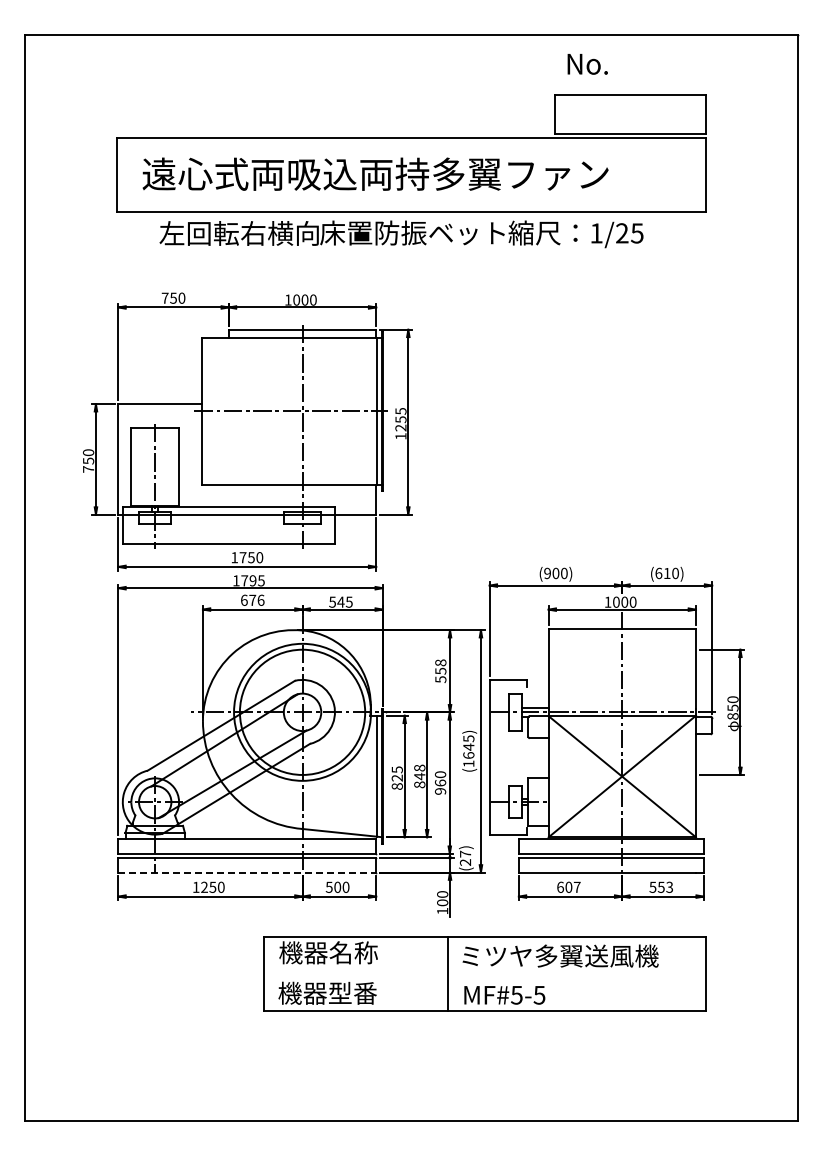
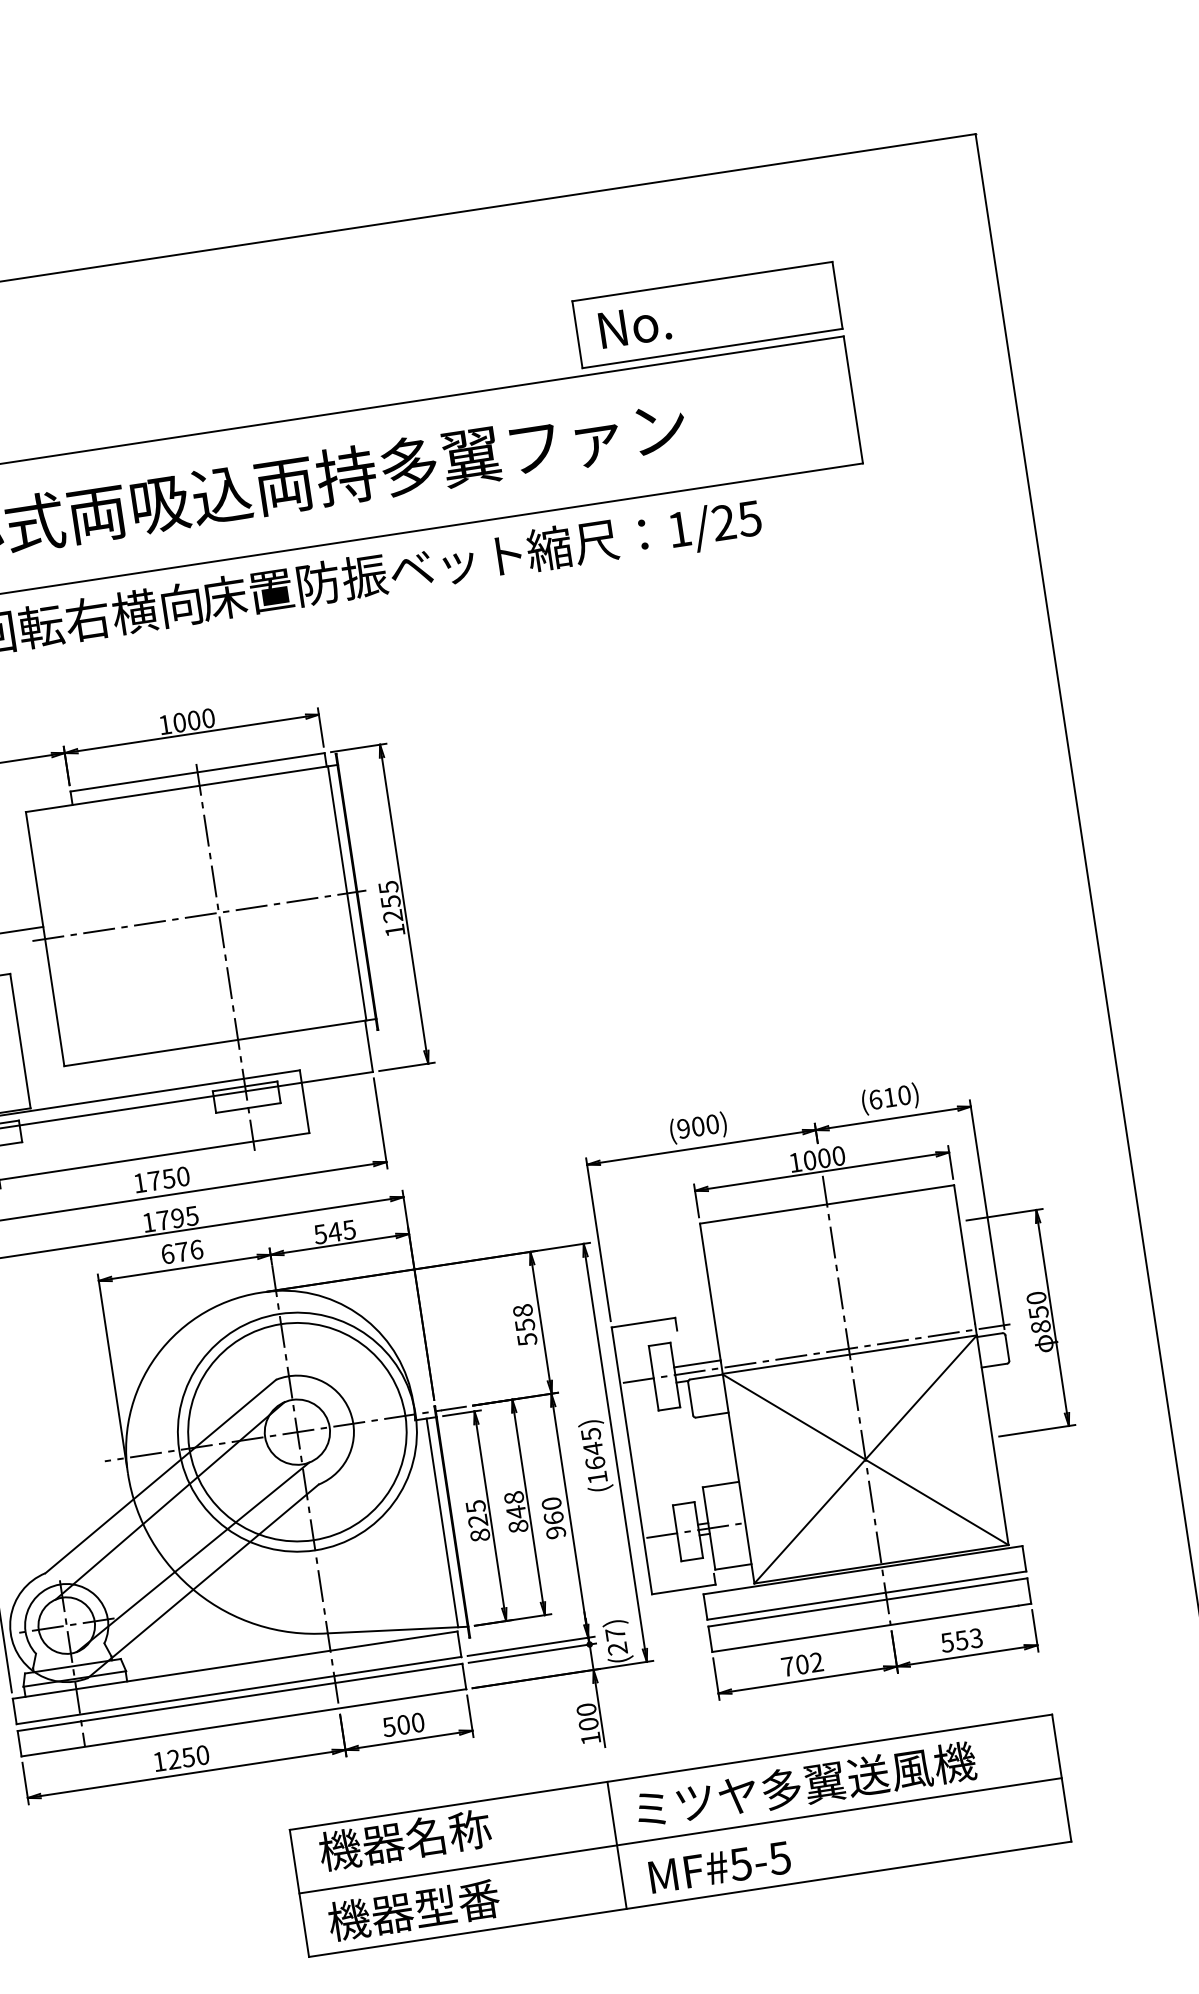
text: (587, 64) -> (634, 326), moved
line: (247, 872) -> (244, 1722), dashed -> solid
text: (568, 886) -> (801, 1663), 607 -> 702
line: (485, 973) -> (681, 1834), added

